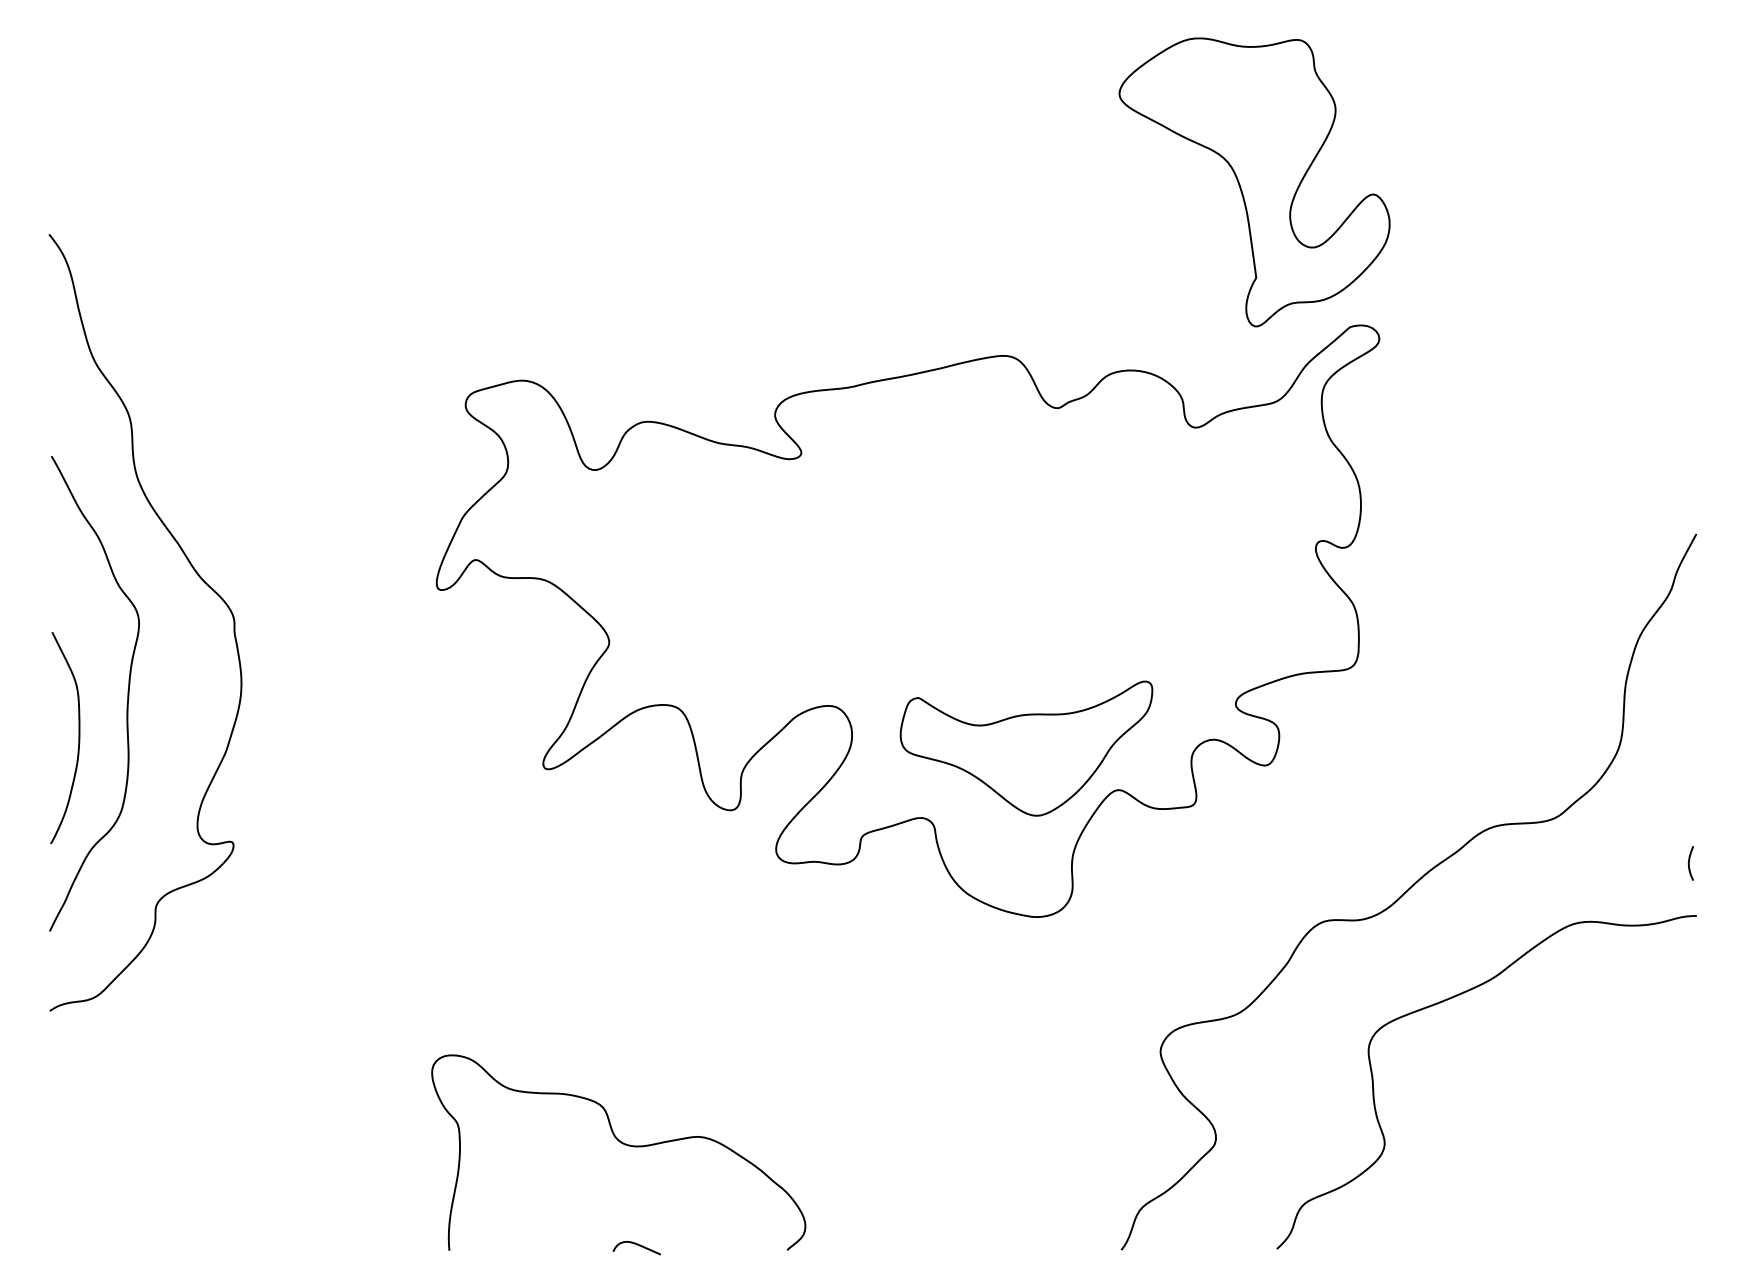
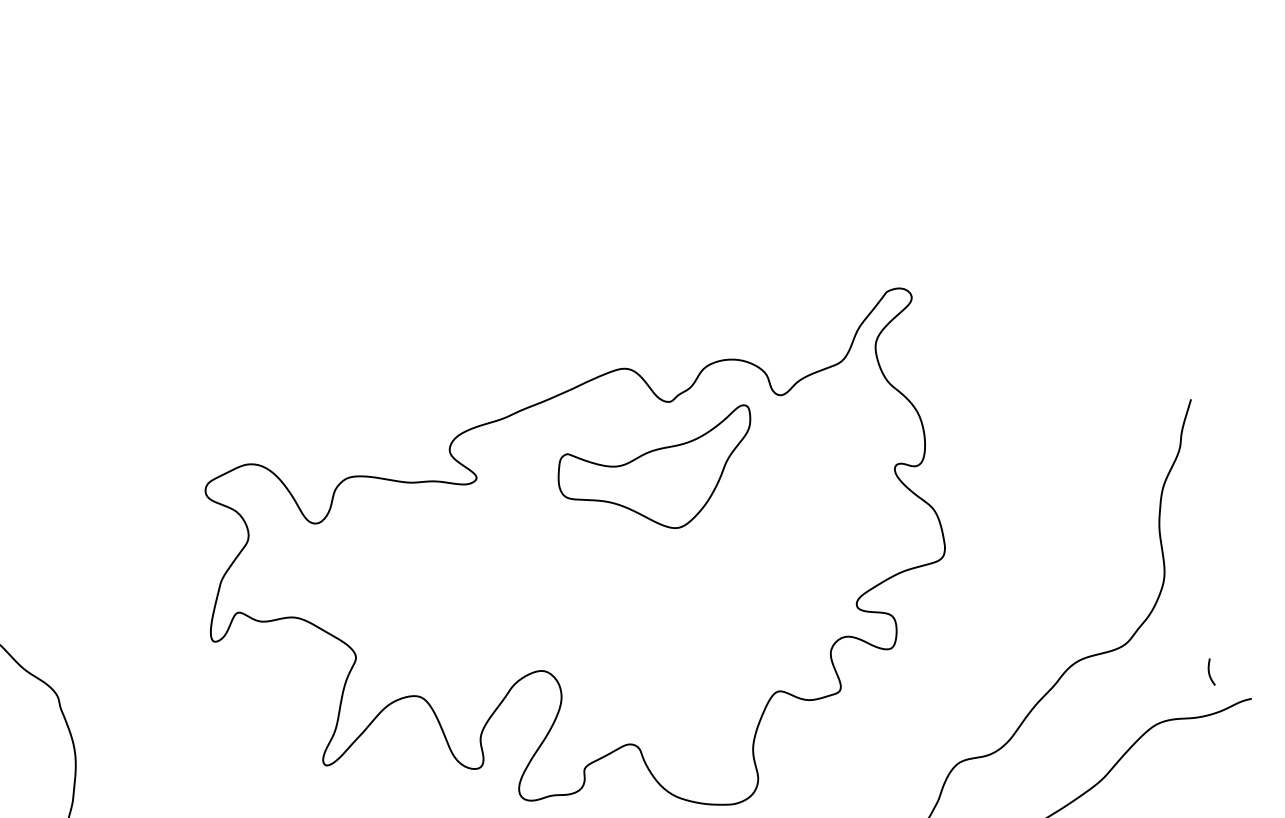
part: (1254, 182) -> (789, 193), removed
part: (1026, 748) -> (660, 476), moved
curve: (1689, 863) -> (1209, 672), moved

